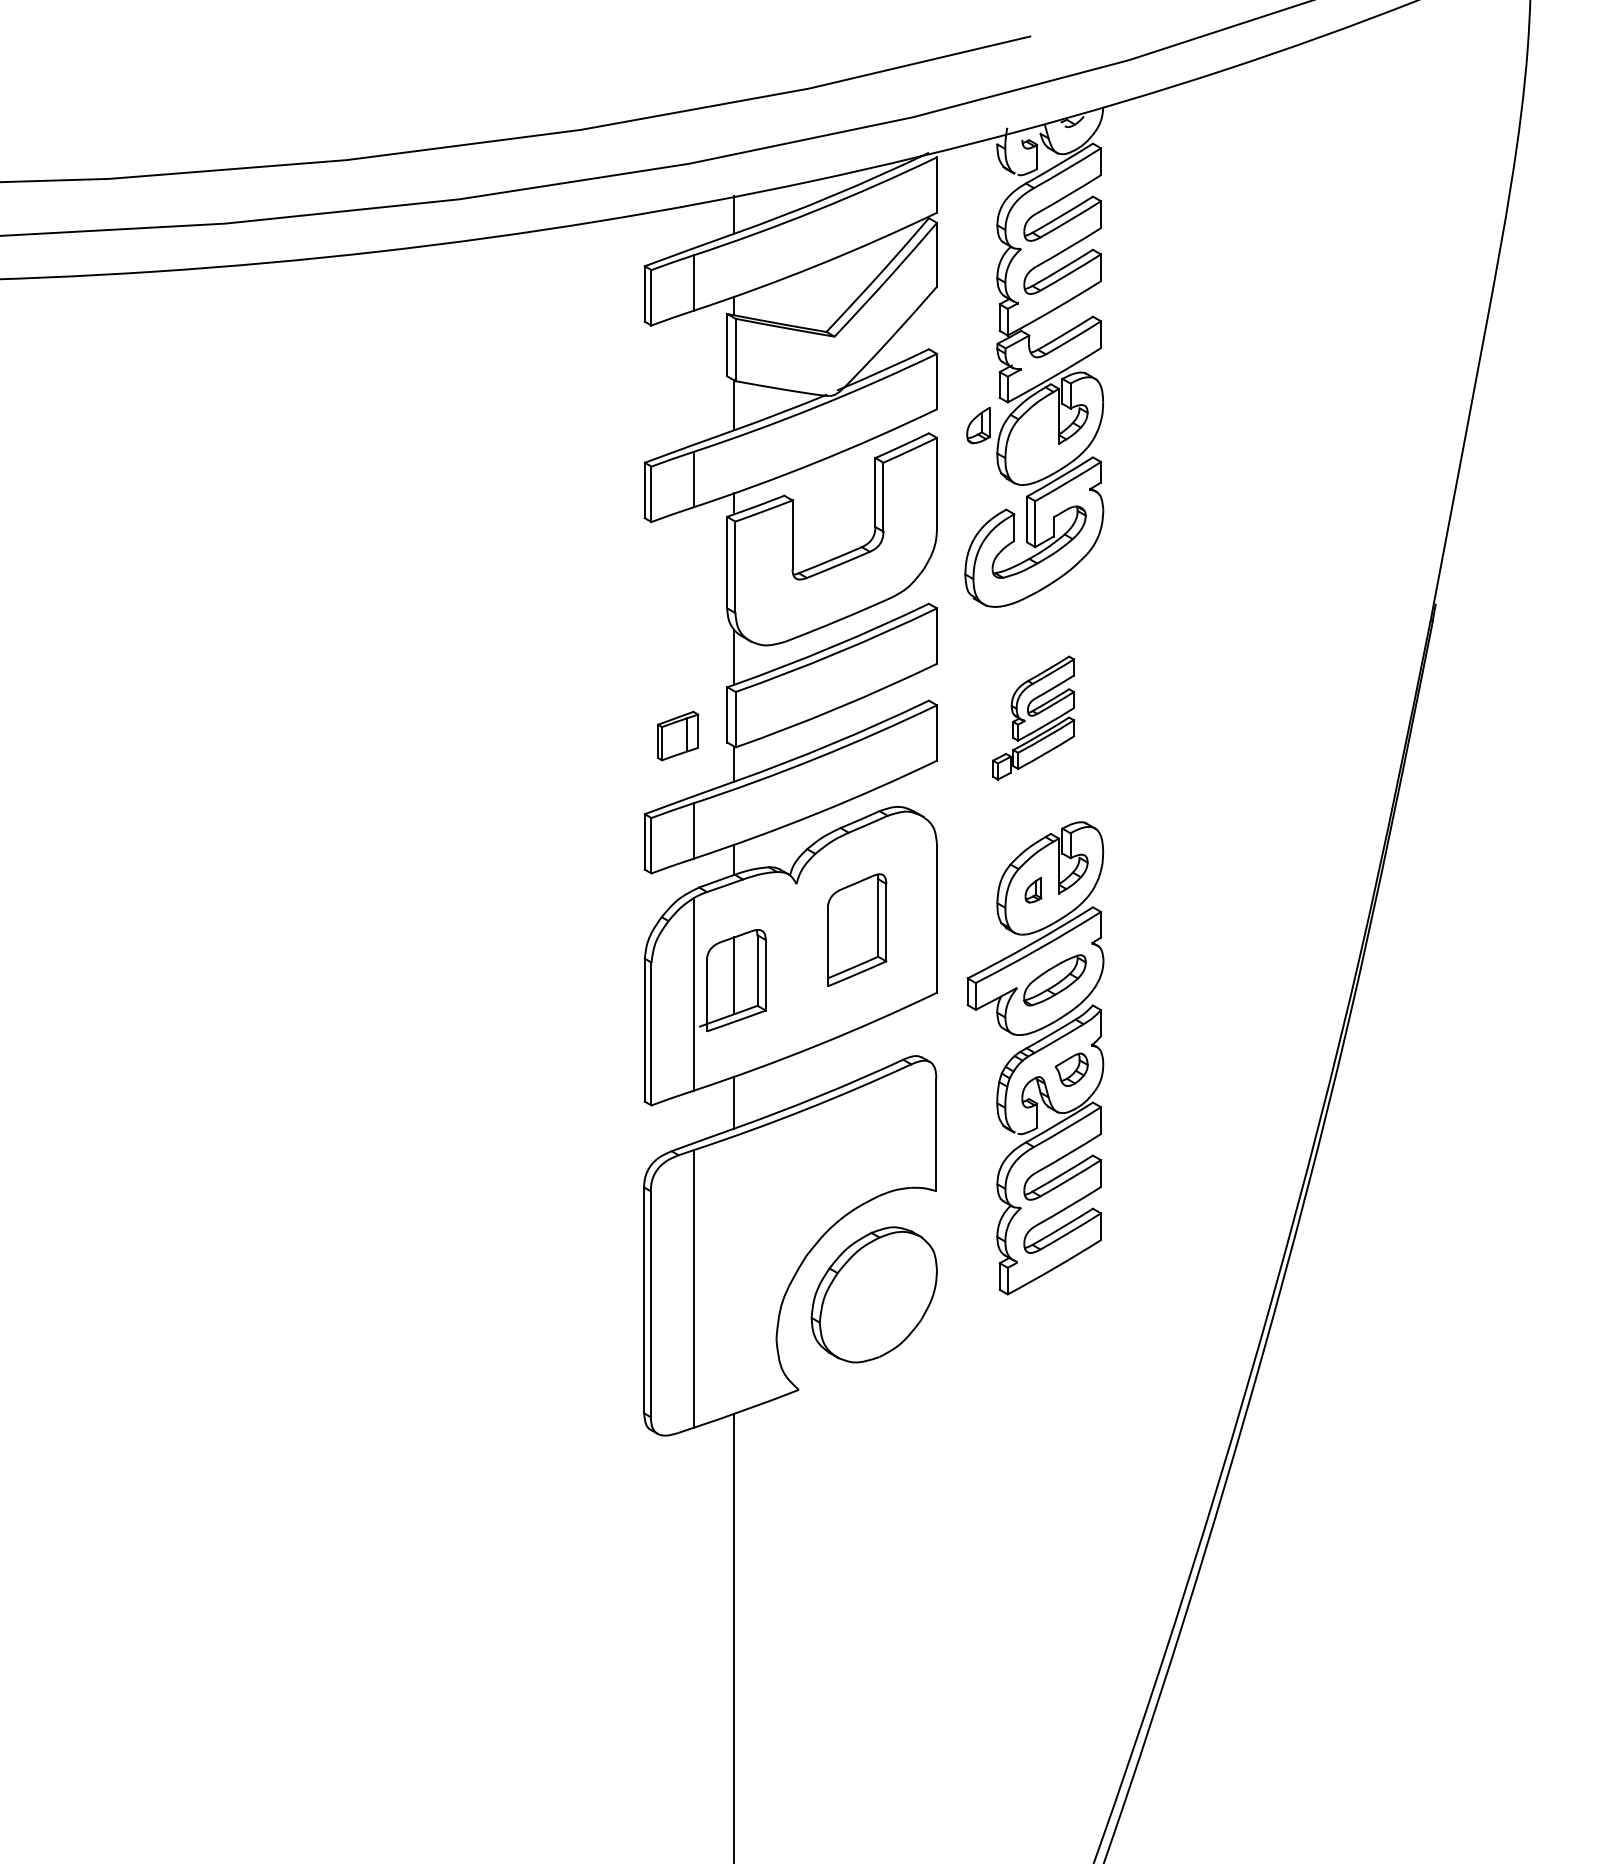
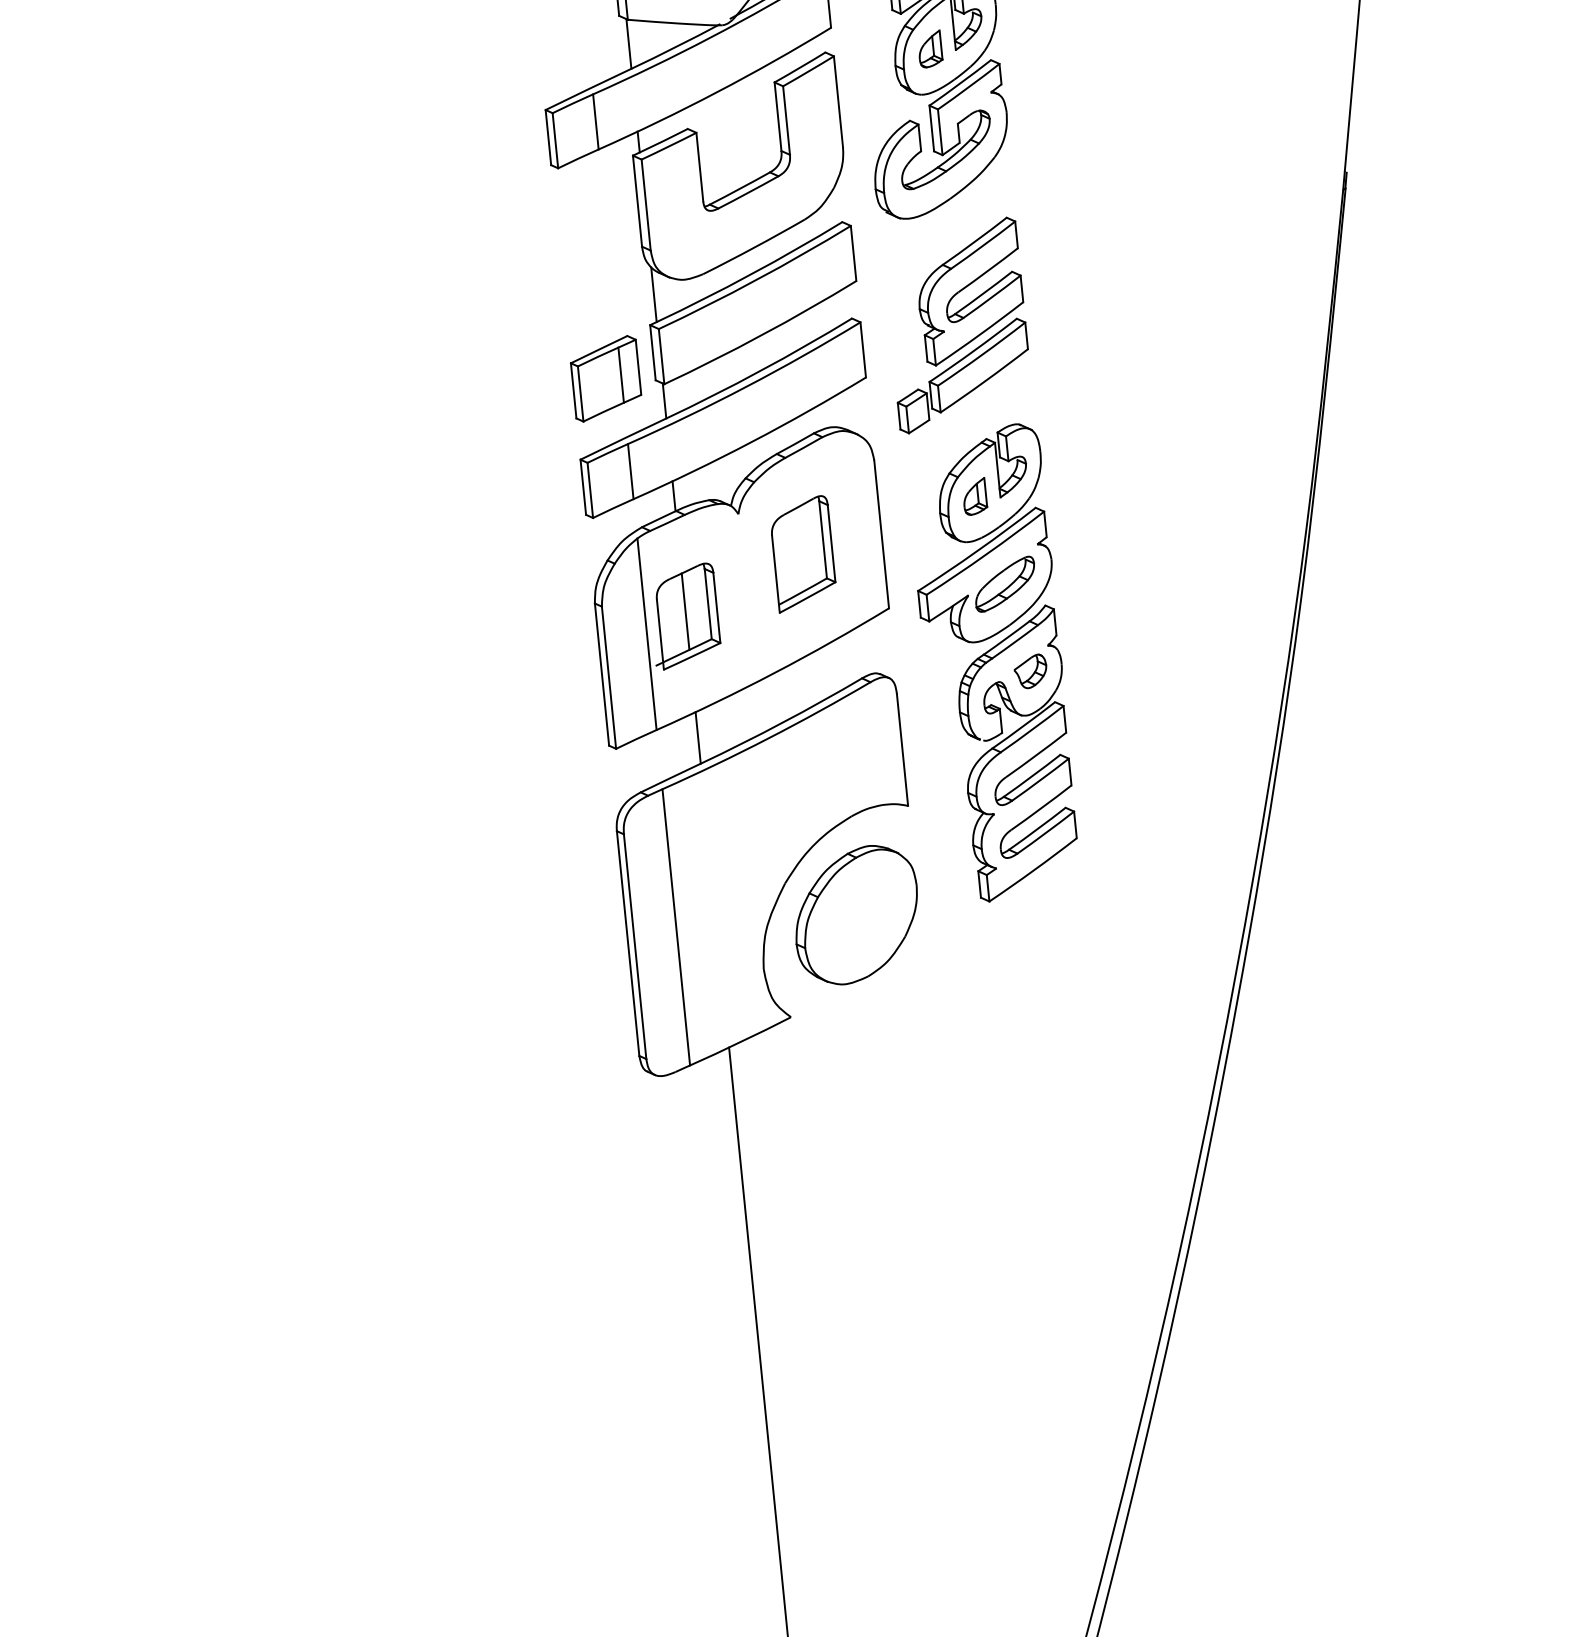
part: (978, 425) -> (930, 49), moved
part: (1033, 717) -> (957, 324), size x1.67
part: (677, 735) -> (605, 378), size x1.67
part: (1033, 889) -> (974, 496), size x1.43

